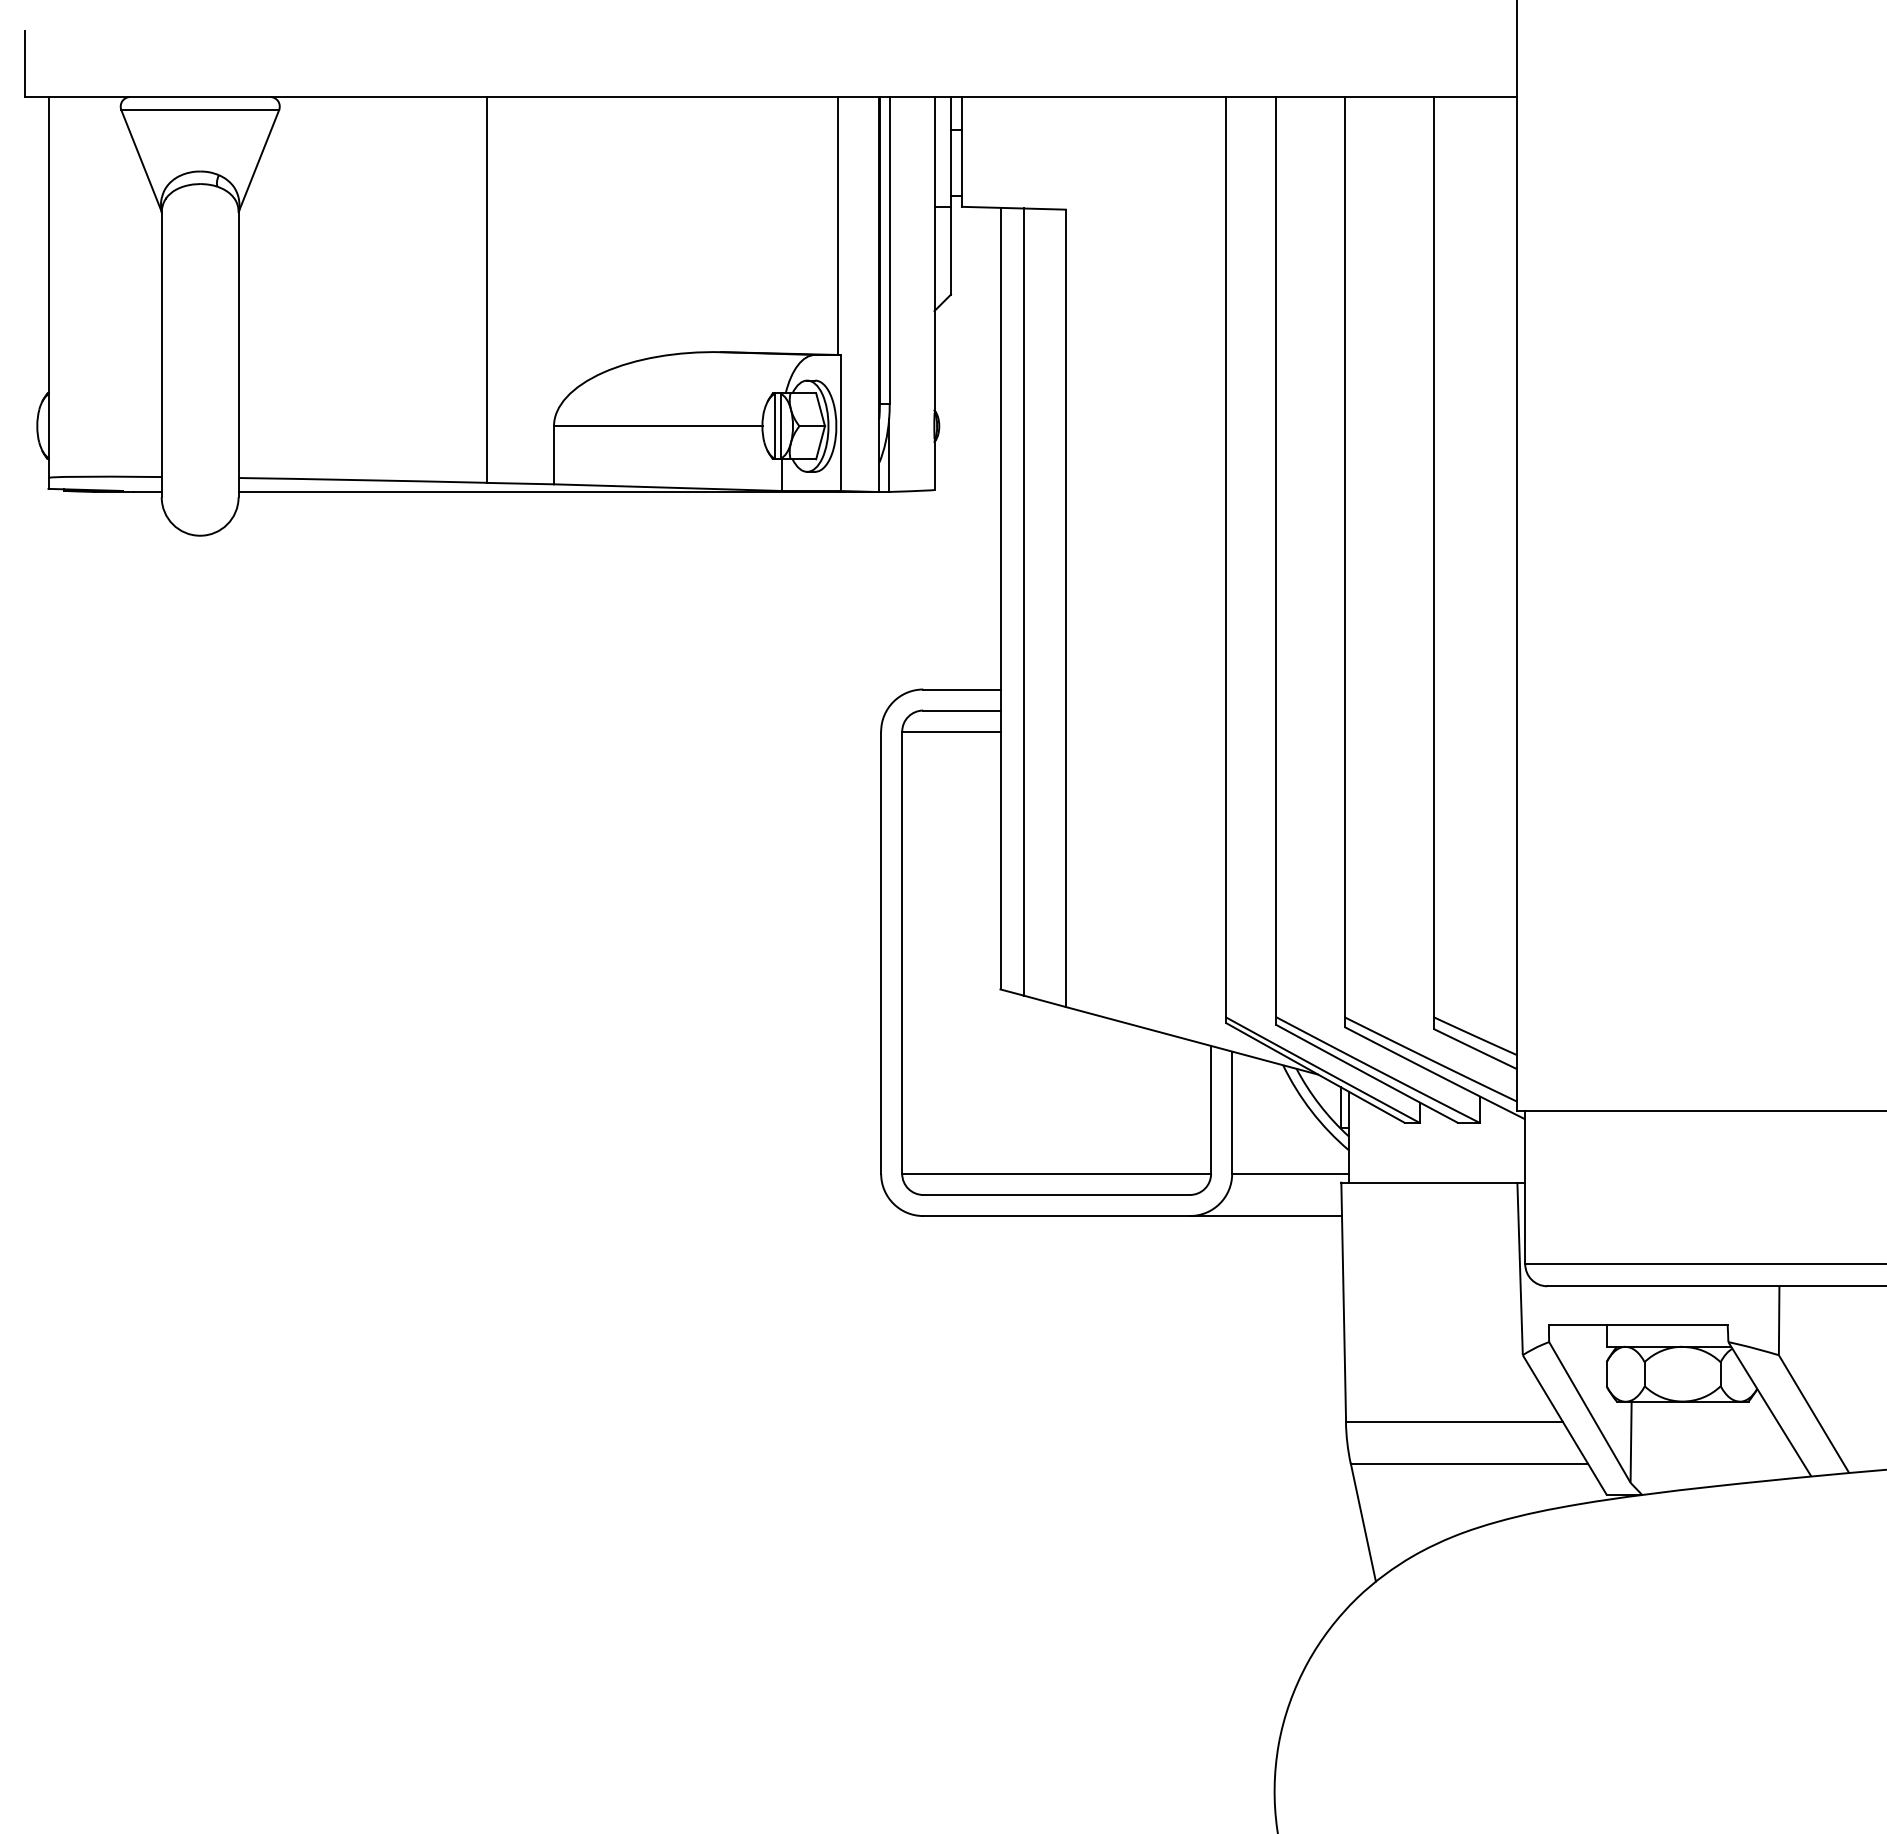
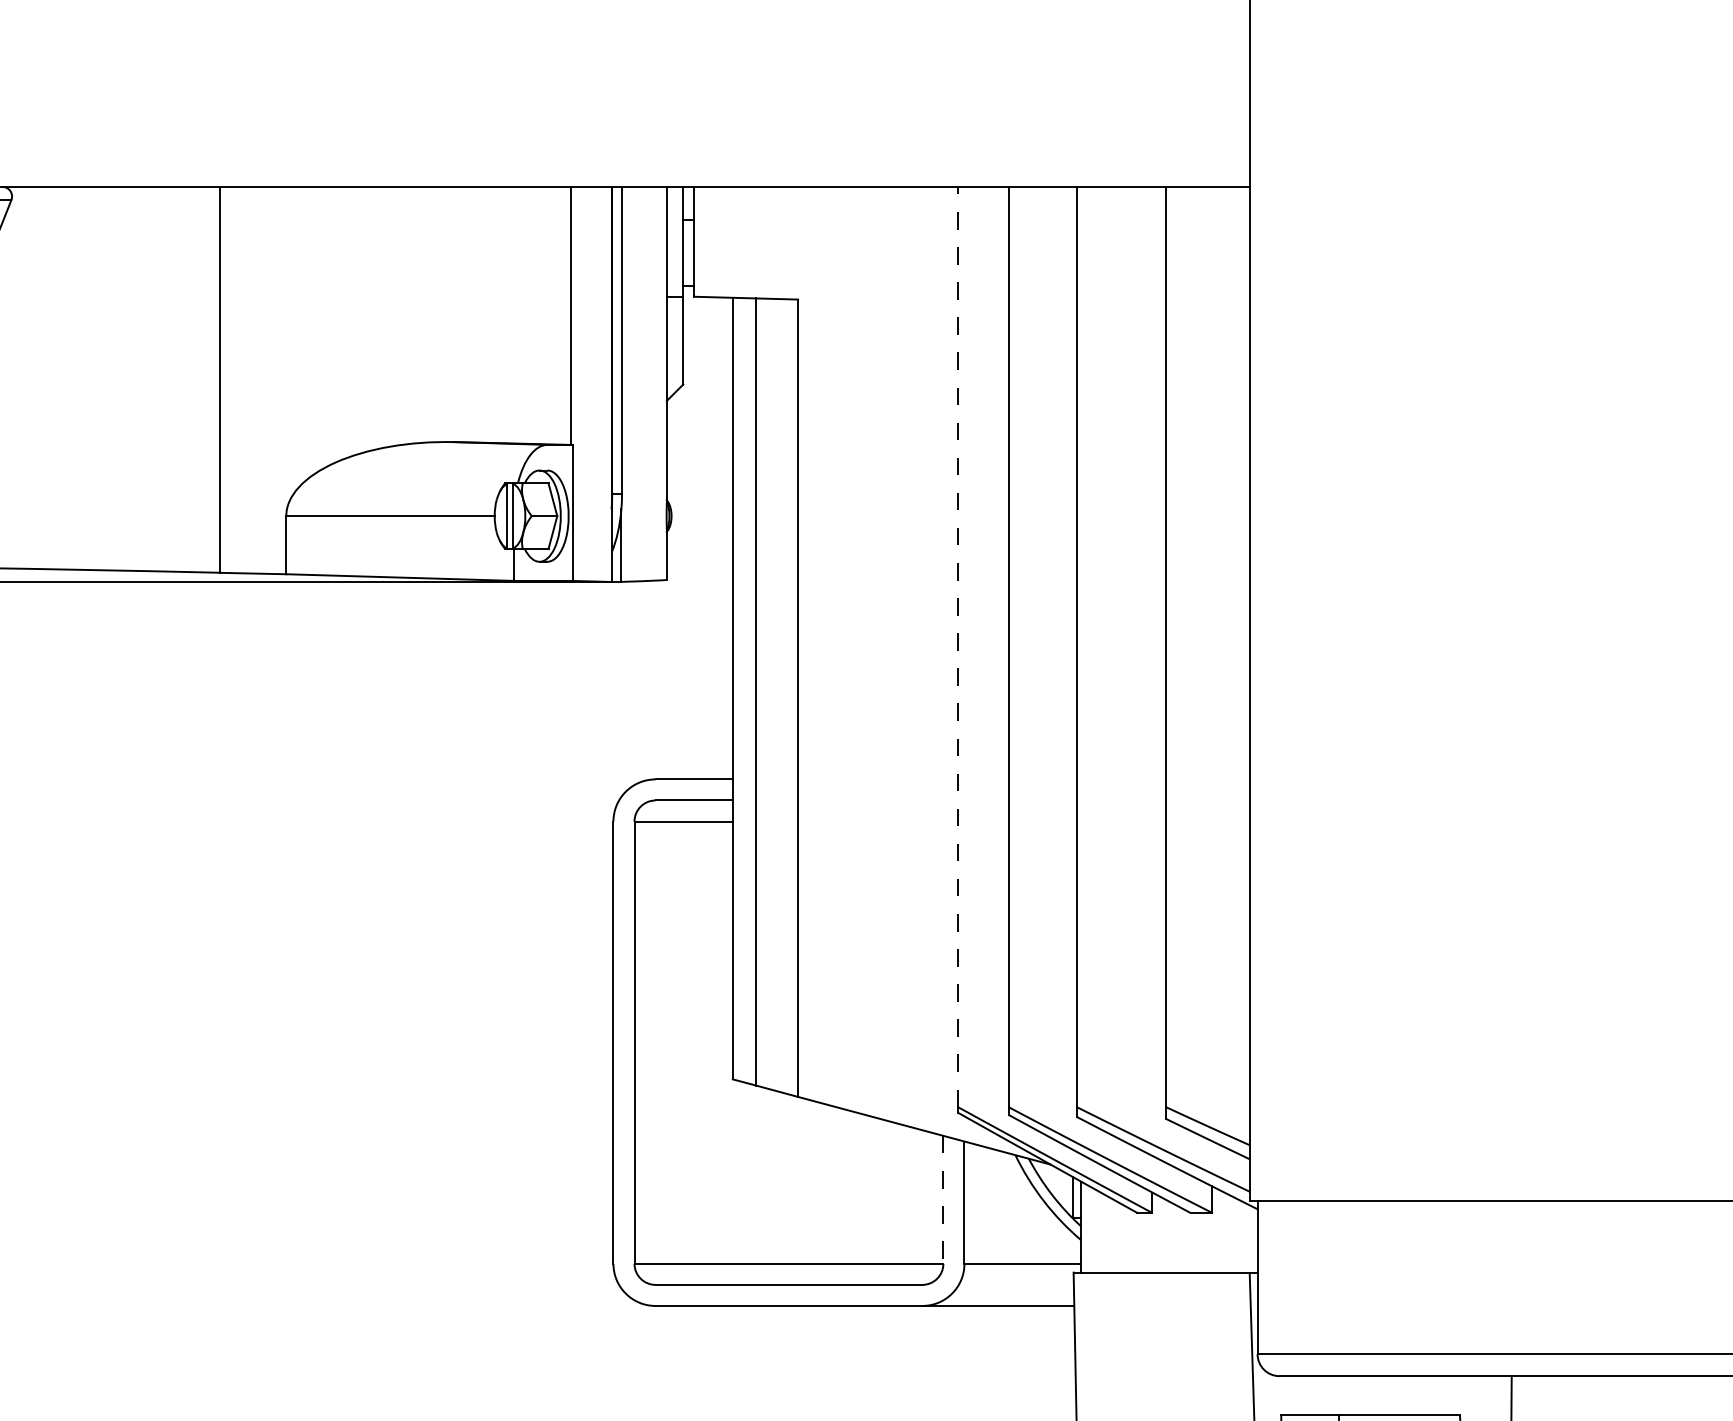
line: (1225, 556) -> (957, 646), solid -> dashed
line: (1211, 1109) -> (943, 1199), solid -> dashed

